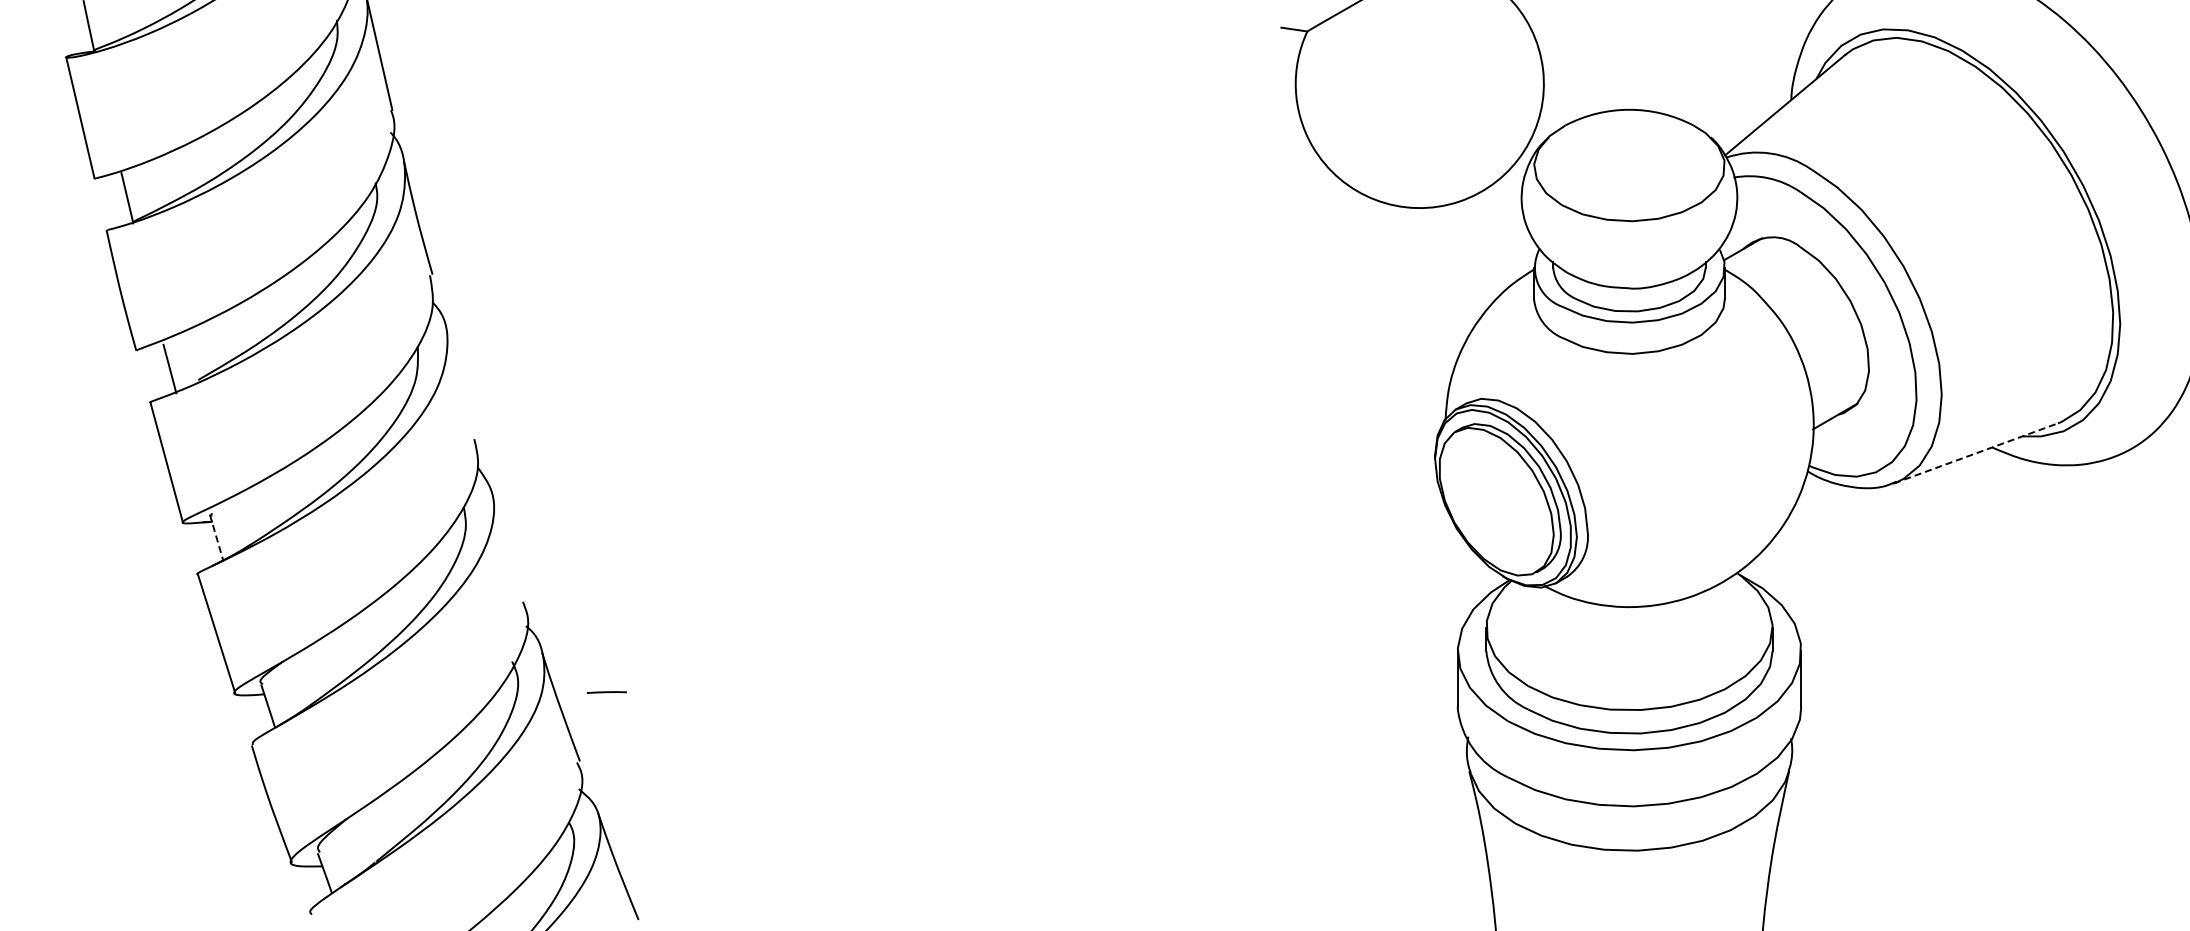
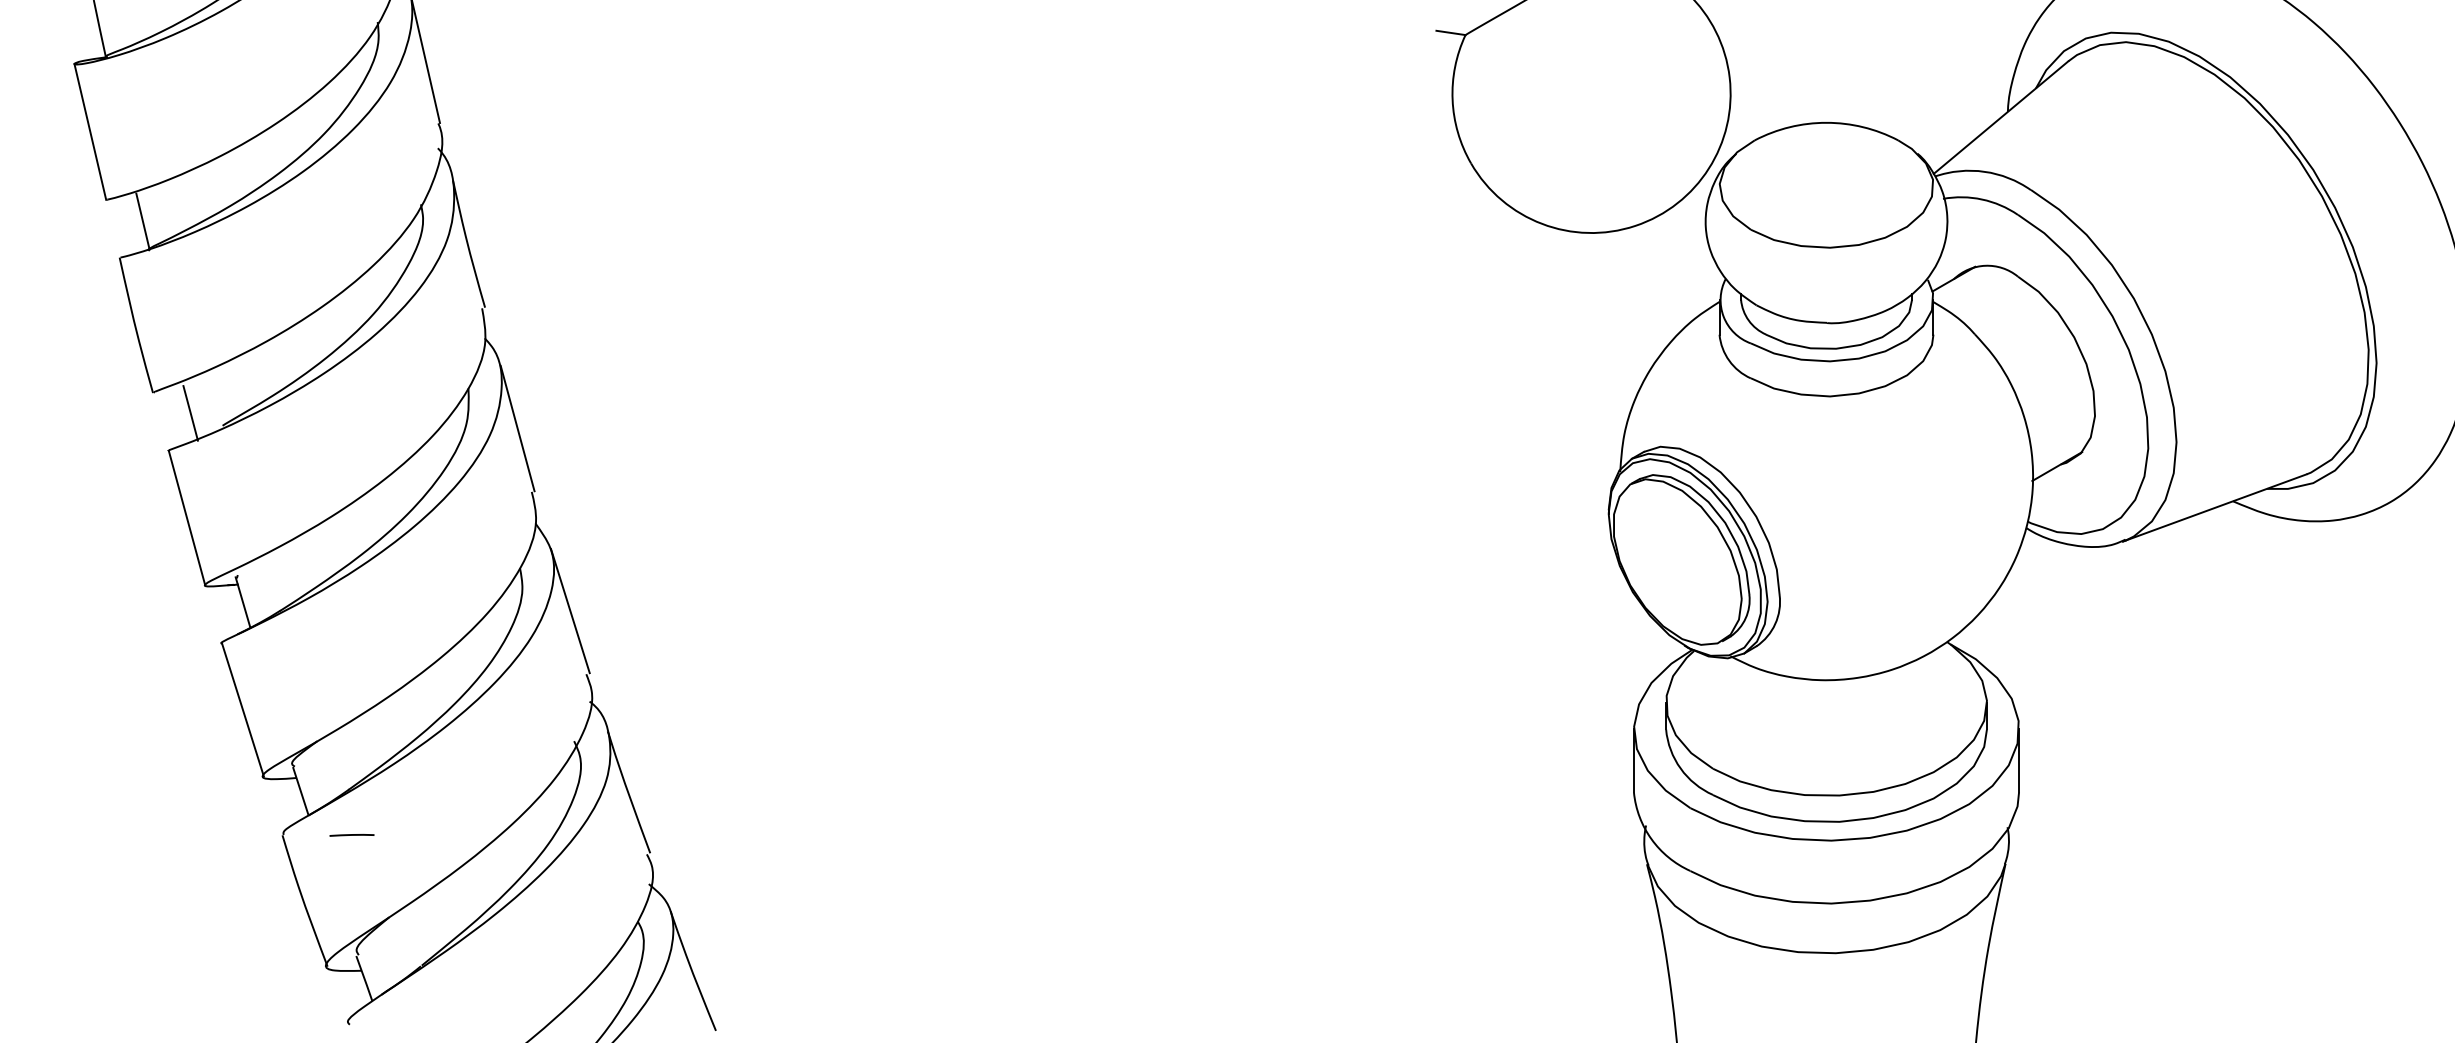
line: (461, 382) -> (517, 428), added
line: (1976, 453) -> (2215, 508), dashed -> solid
line: (216, 537) -> (242, 602), dashed -> solid
line: (508, 545) -> (570, 611), added
line: (606, 692) -> (351, 835), moved

